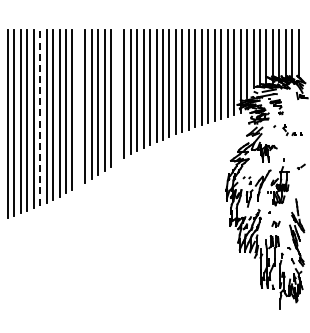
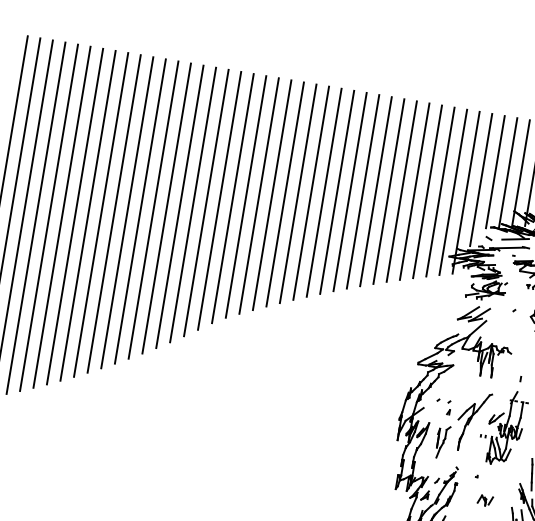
line: (117, 95) -> (219, 199), added
line: (78, 107) -> (139, 209), added
line: (40, 117) -> (62, 217), dashed -> solid

